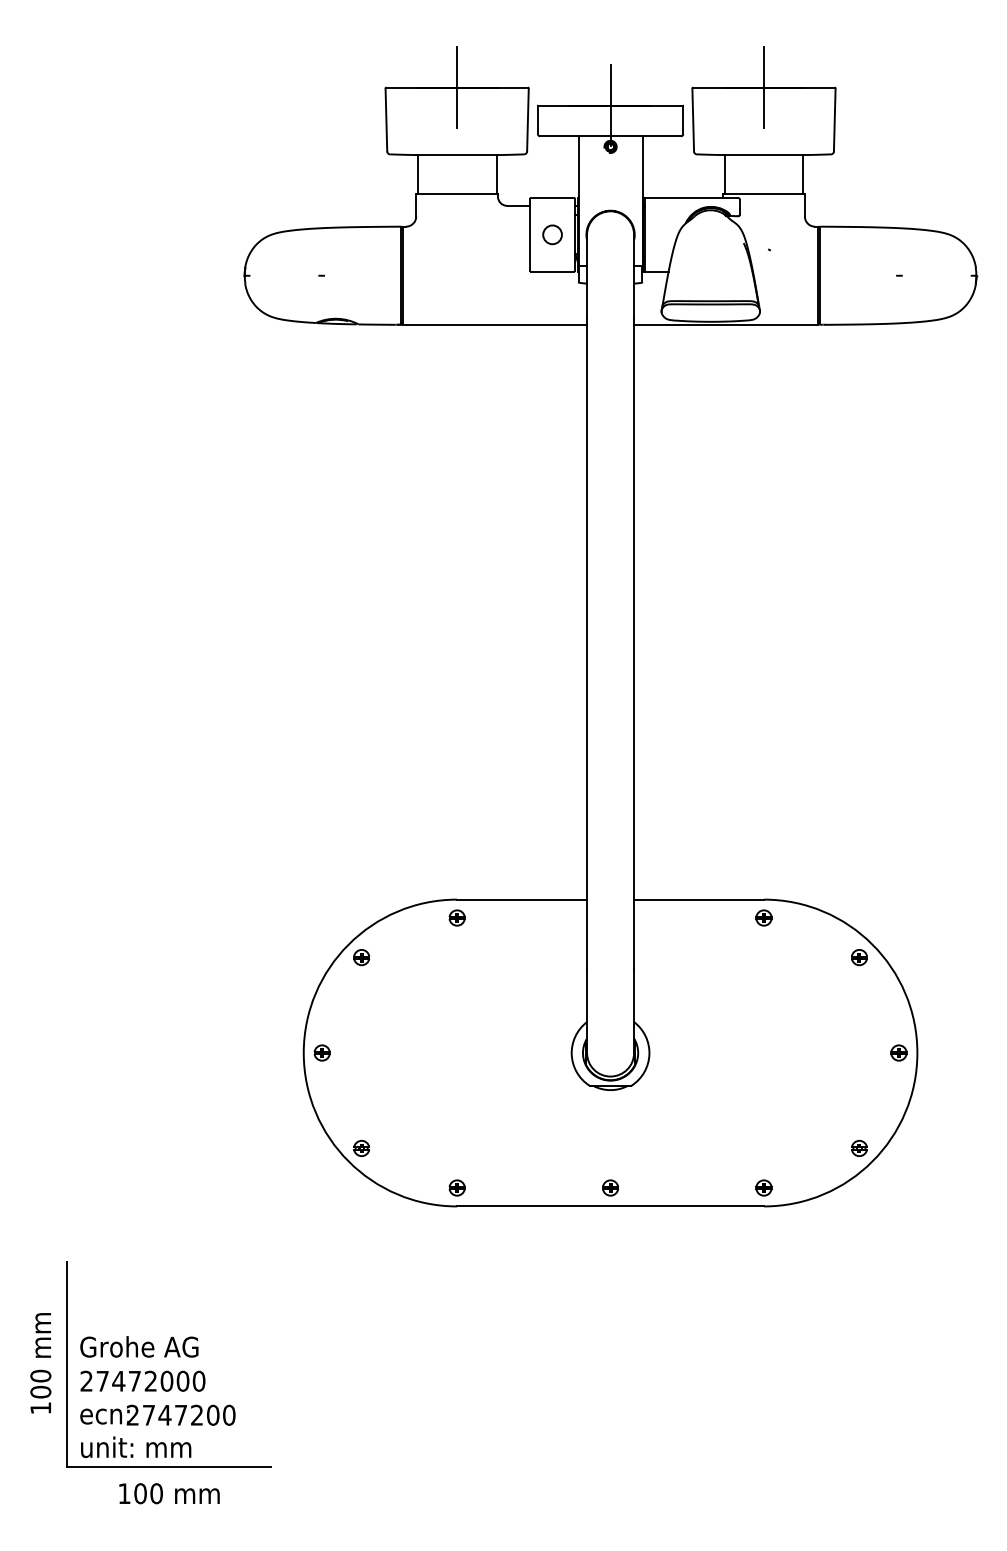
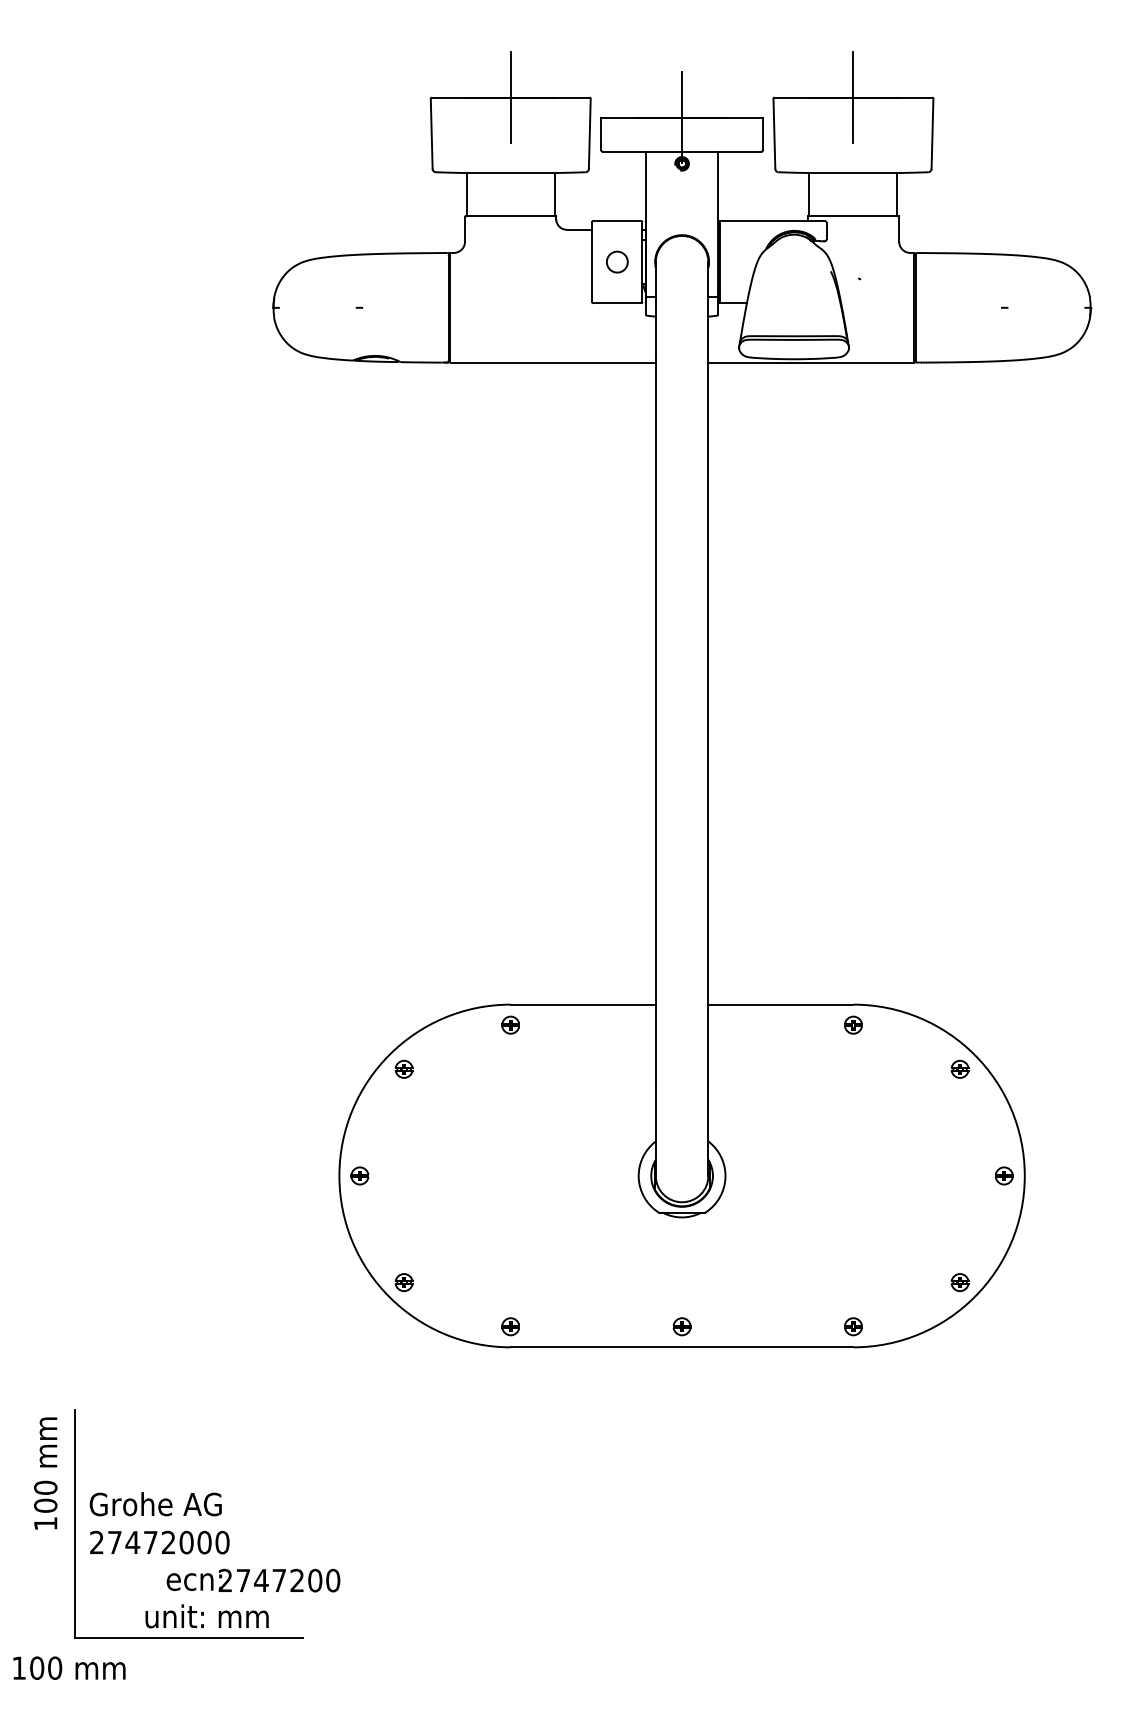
text: (40, 1363) -> (45, 1473), moved
text: (157, 1415) -> (253, 1580), moved
text: (135, 1447) -> (206, 1616), moved
text: (169, 1493) -> (69, 1667), moved

